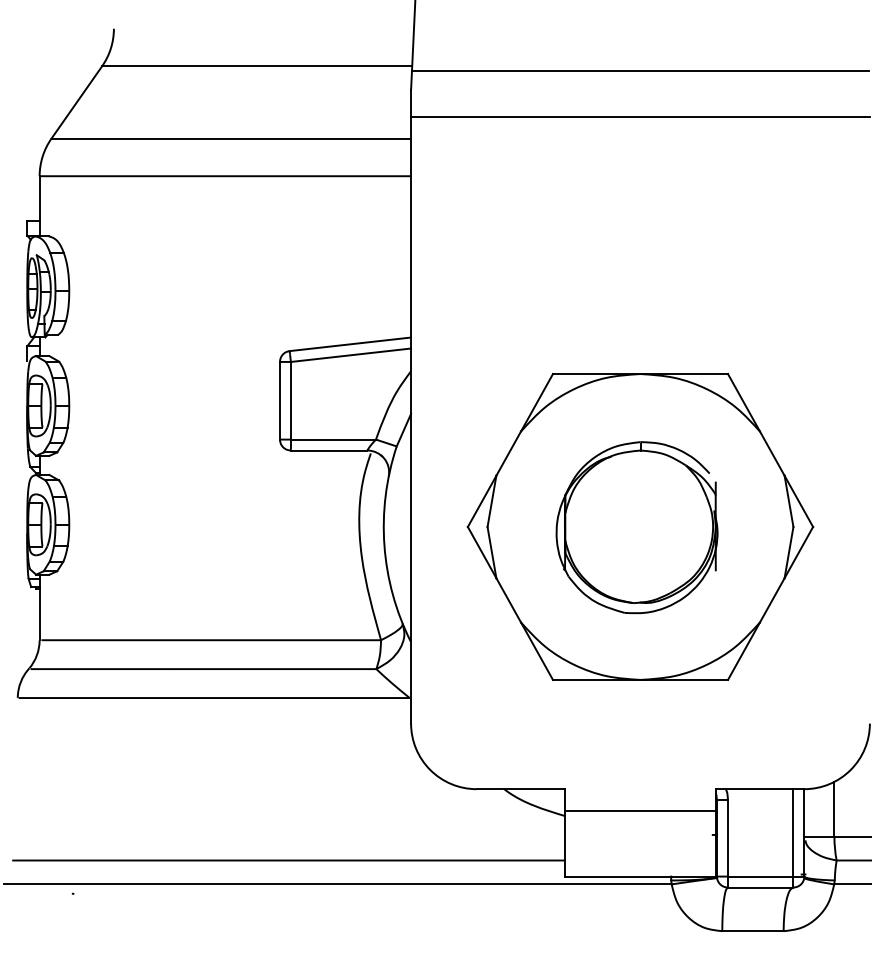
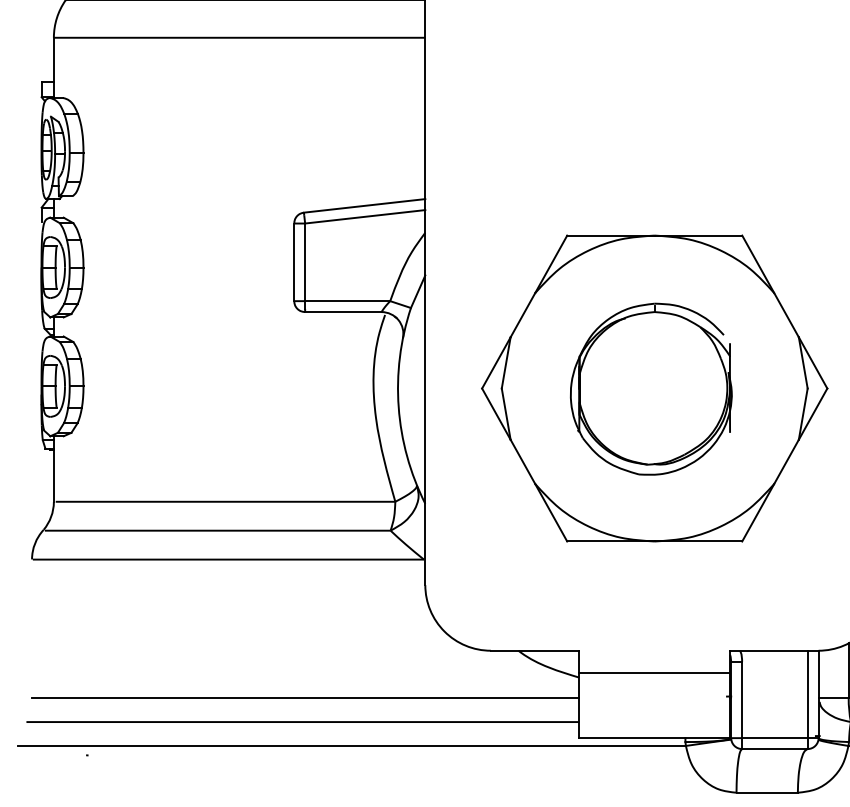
line: (291, 836) -> (305, 698), added

